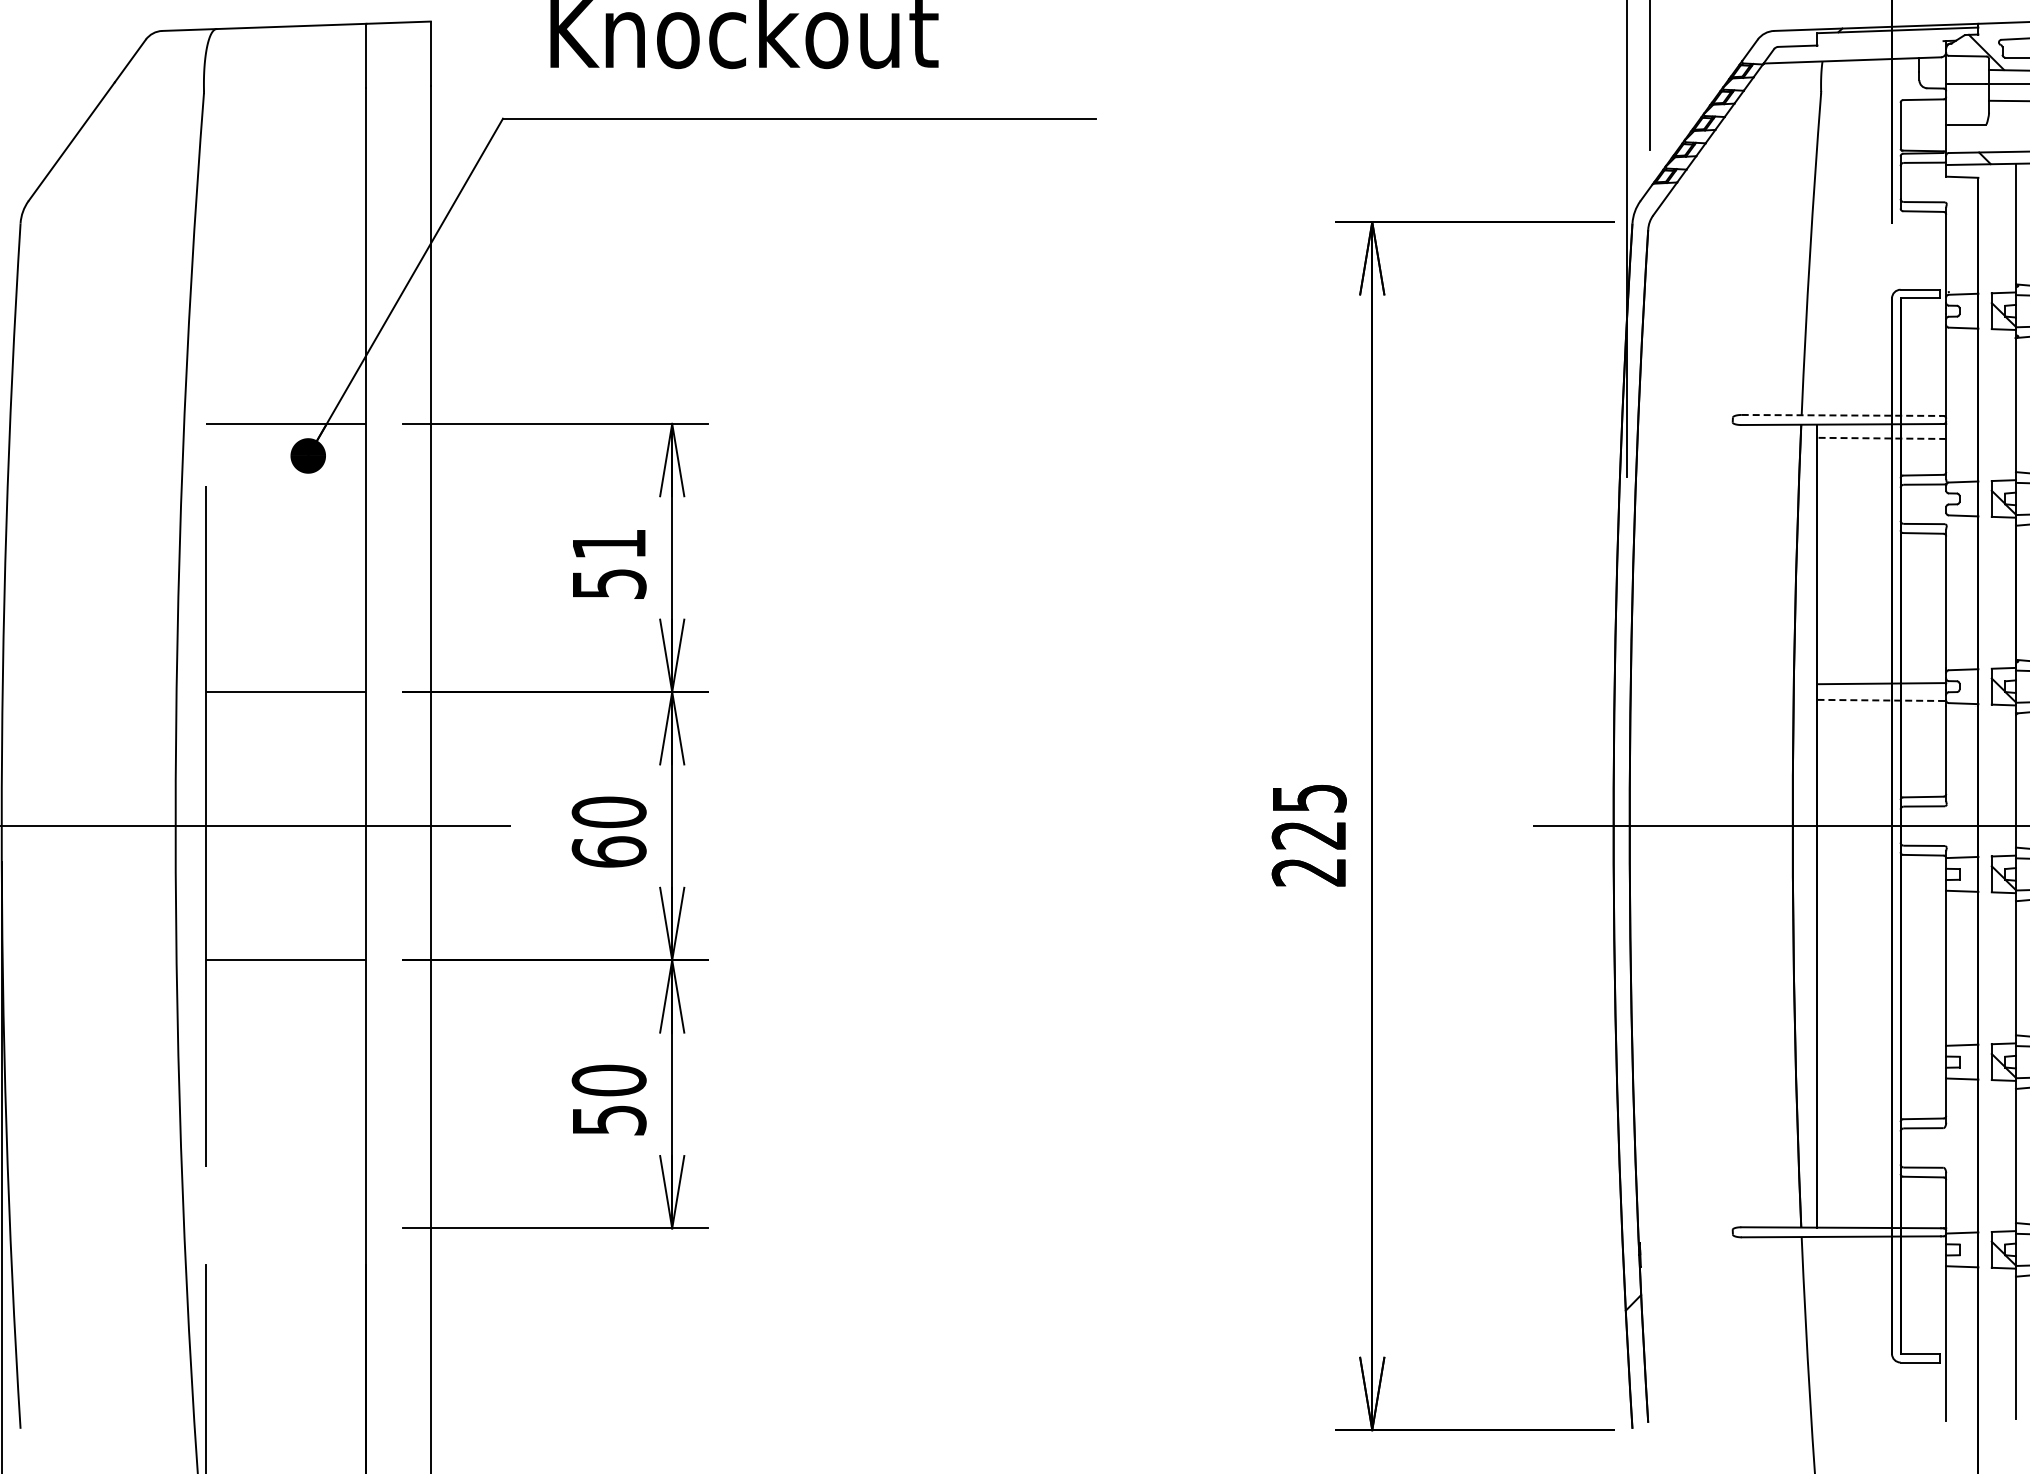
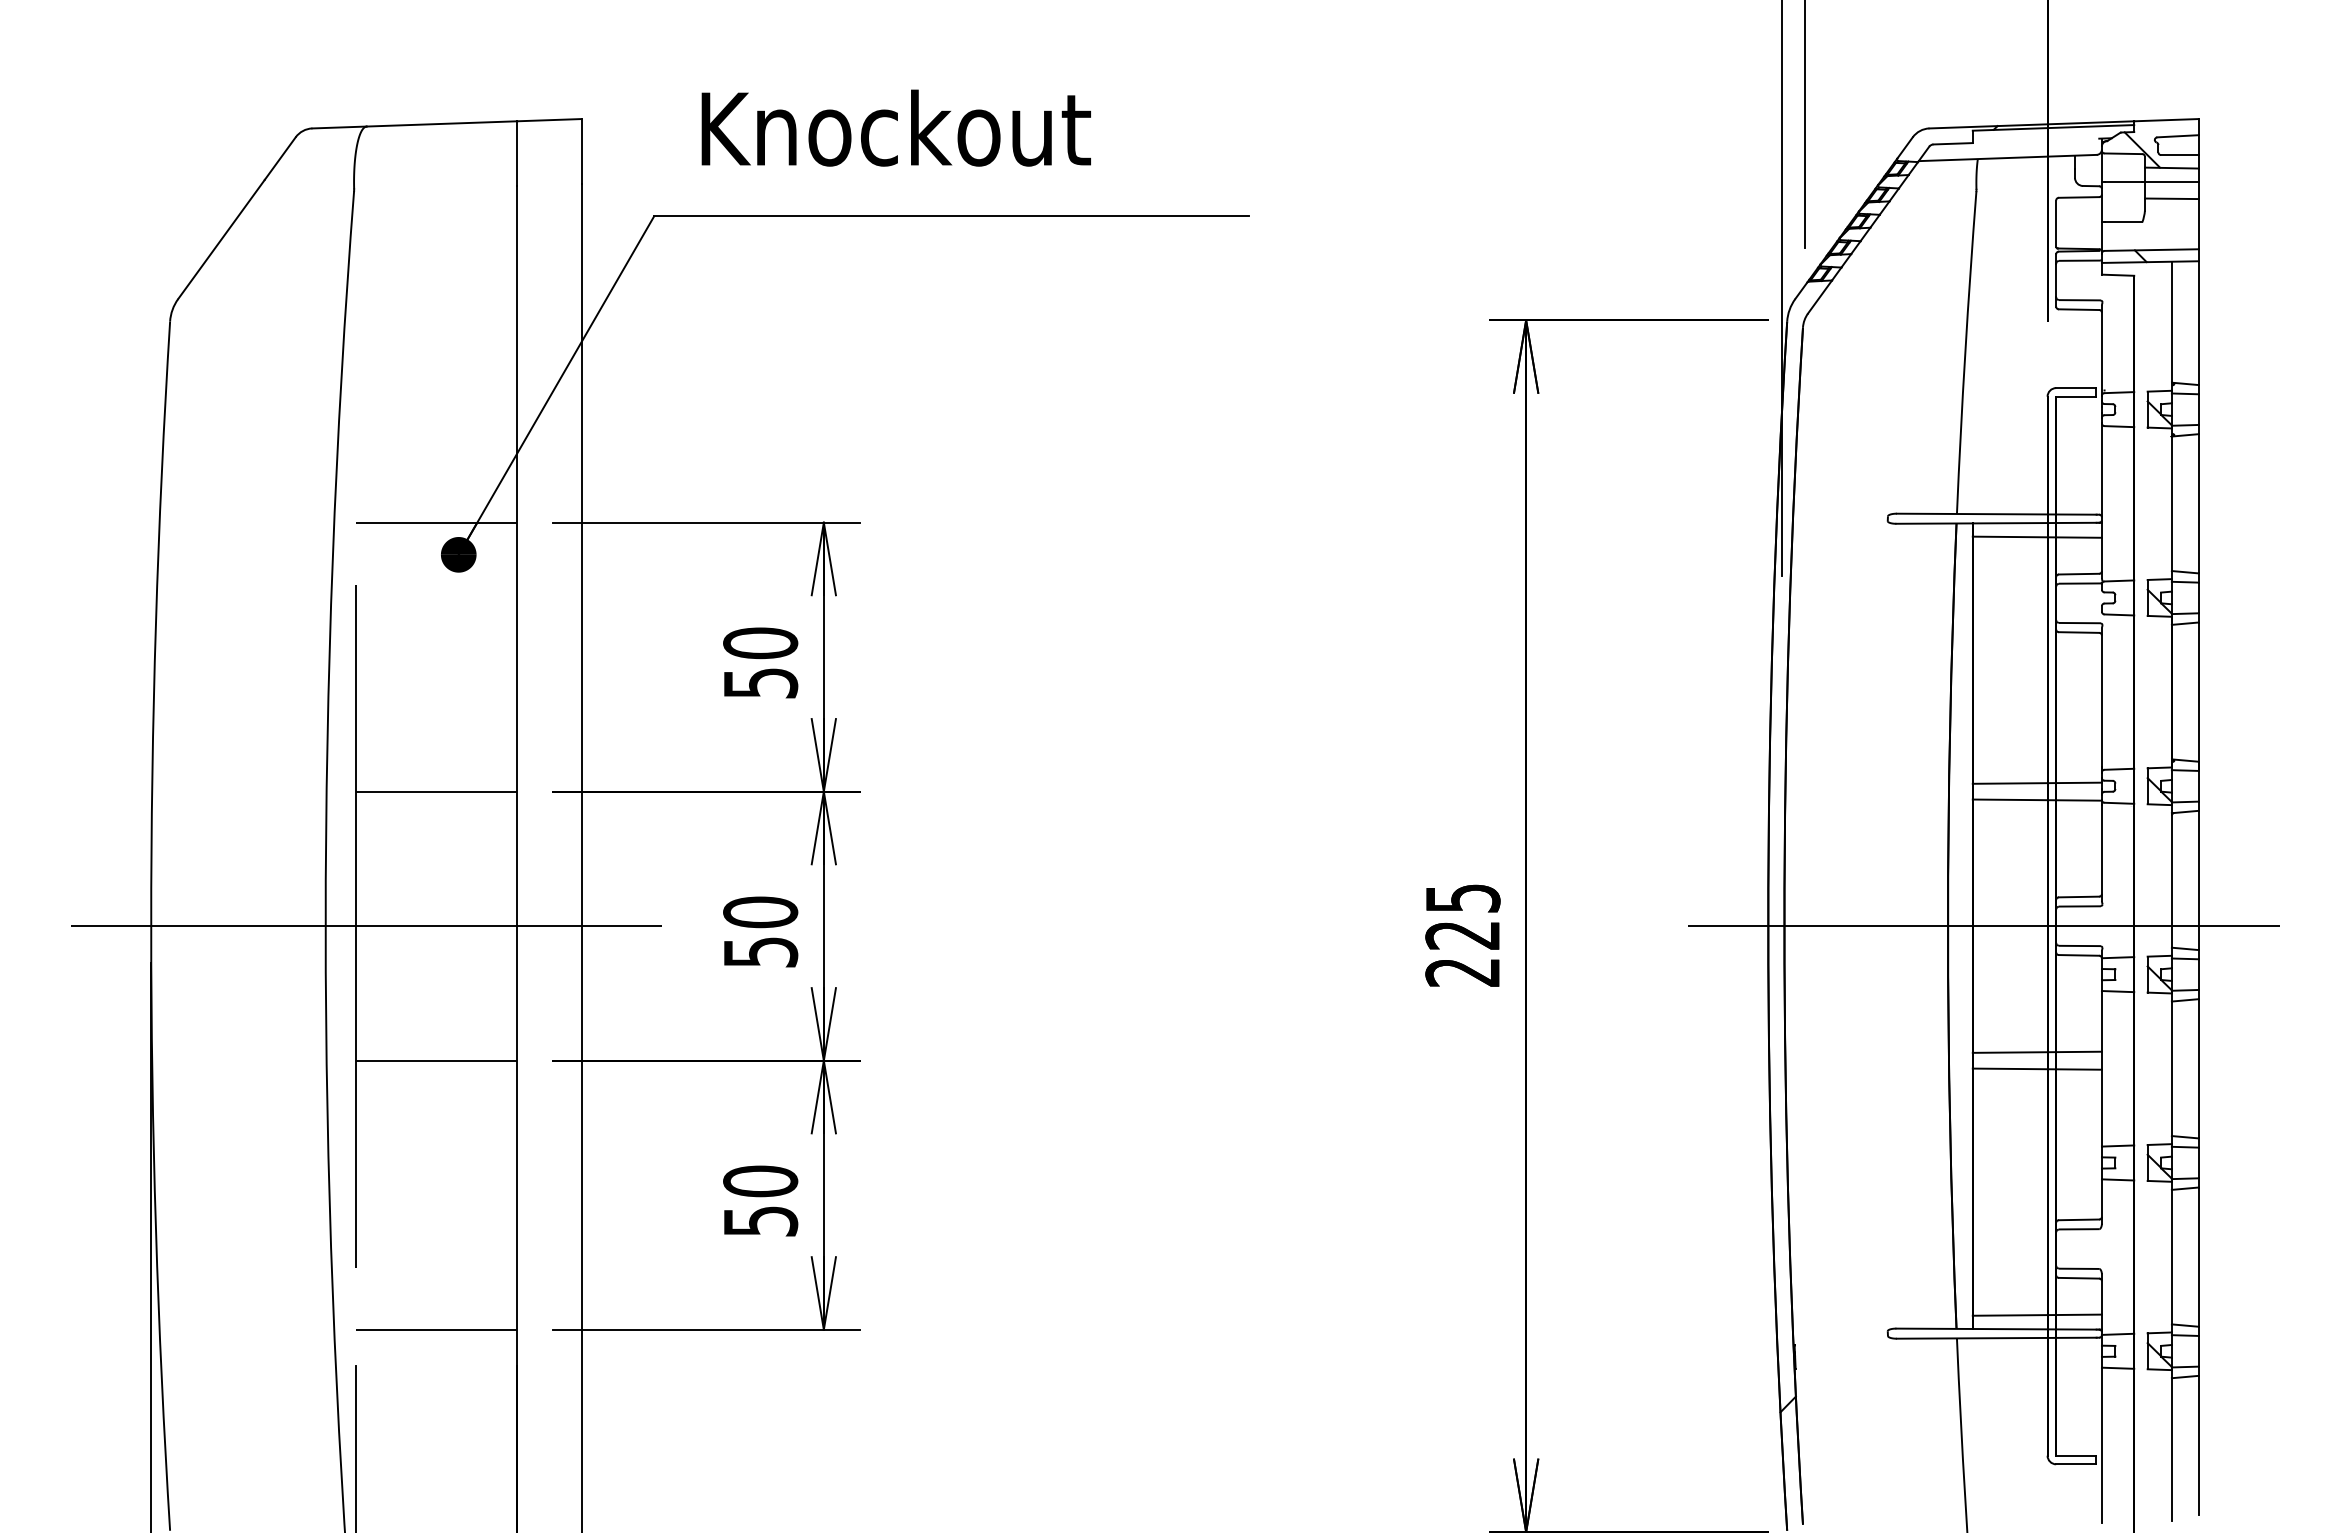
line: (1841, 415) -> (1996, 514), dashed -> solid
line: (1881, 438) -> (2037, 537), dashed -> solid
text: (609, 544) -> (760, 643), 51 -> 50
line: (1881, 700) -> (2037, 800), dashed -> solid
text: (609, 851) -> (760, 951), 60 -> 50
line: (1880, 951) -> (2036, 1051), added
line: (1880, 967) -> (2036, 1068), added
line: (1880, 1213) -> (2036, 1314), added
line: (286, 1228) -> (436, 1329), added

